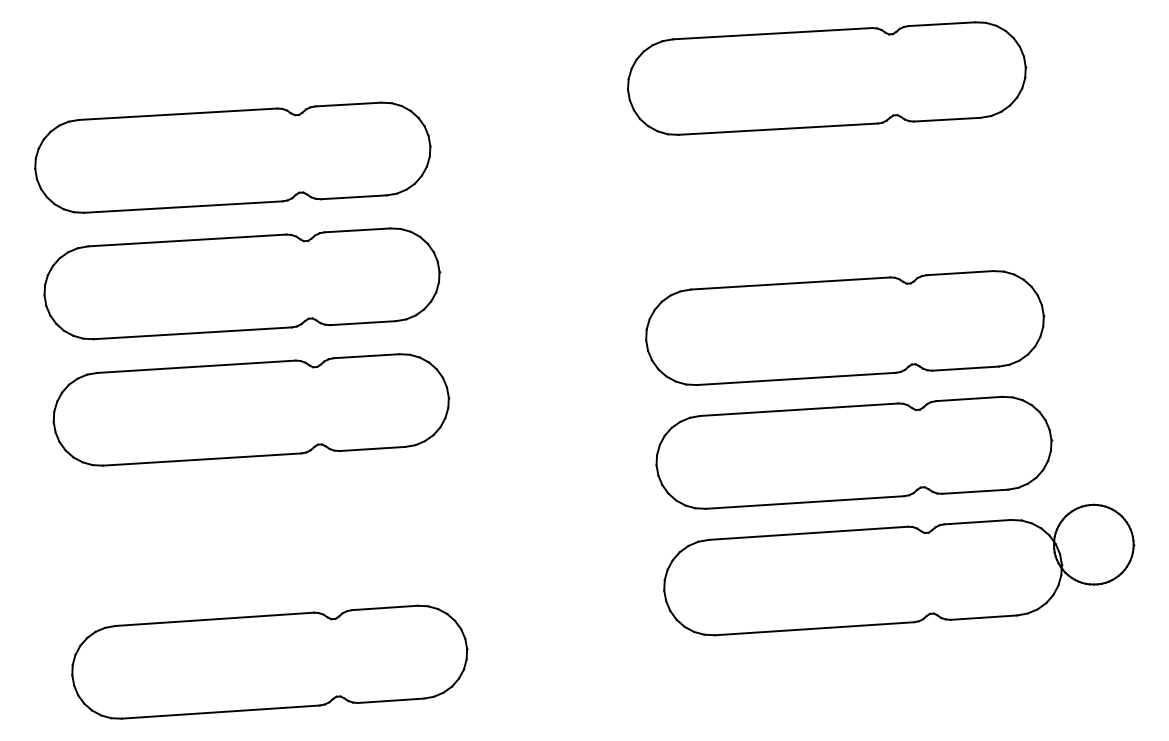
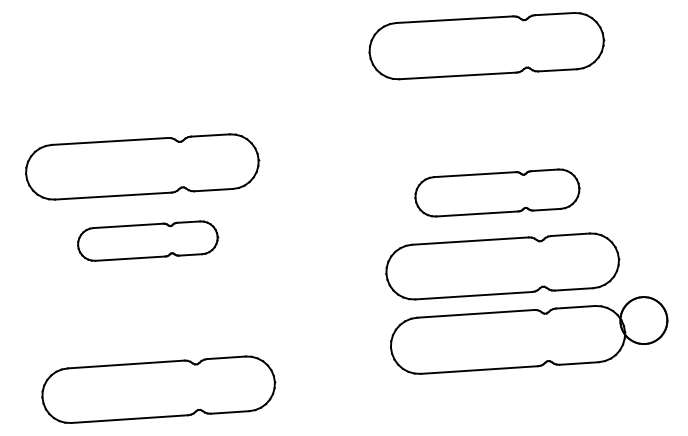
part: (232, 157) -> (136, 92), removed
part: (845, 327) -> (497, 192), size x0.7
part: (250, 408) -> (147, 240), size x0.6

